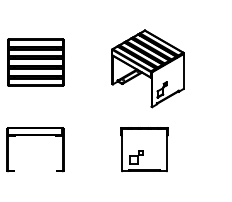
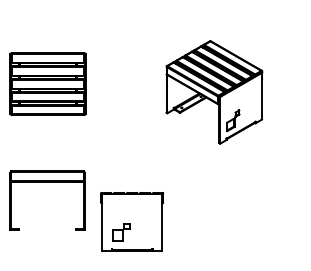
part: (147, 68) -> (213, 91), moved
part: (144, 149) -> (132, 221), moved

